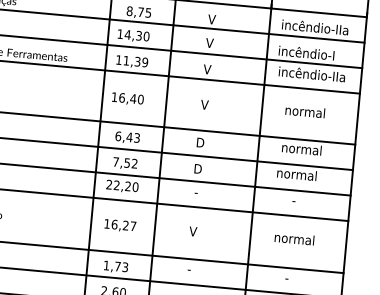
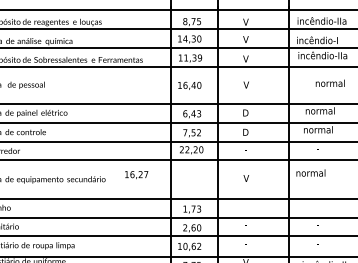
text: (304, 110) -> (329, 82), moved
text: (120, 226) -> (136, 175), moved
text: (294, 238) -> (310, 172), moved

